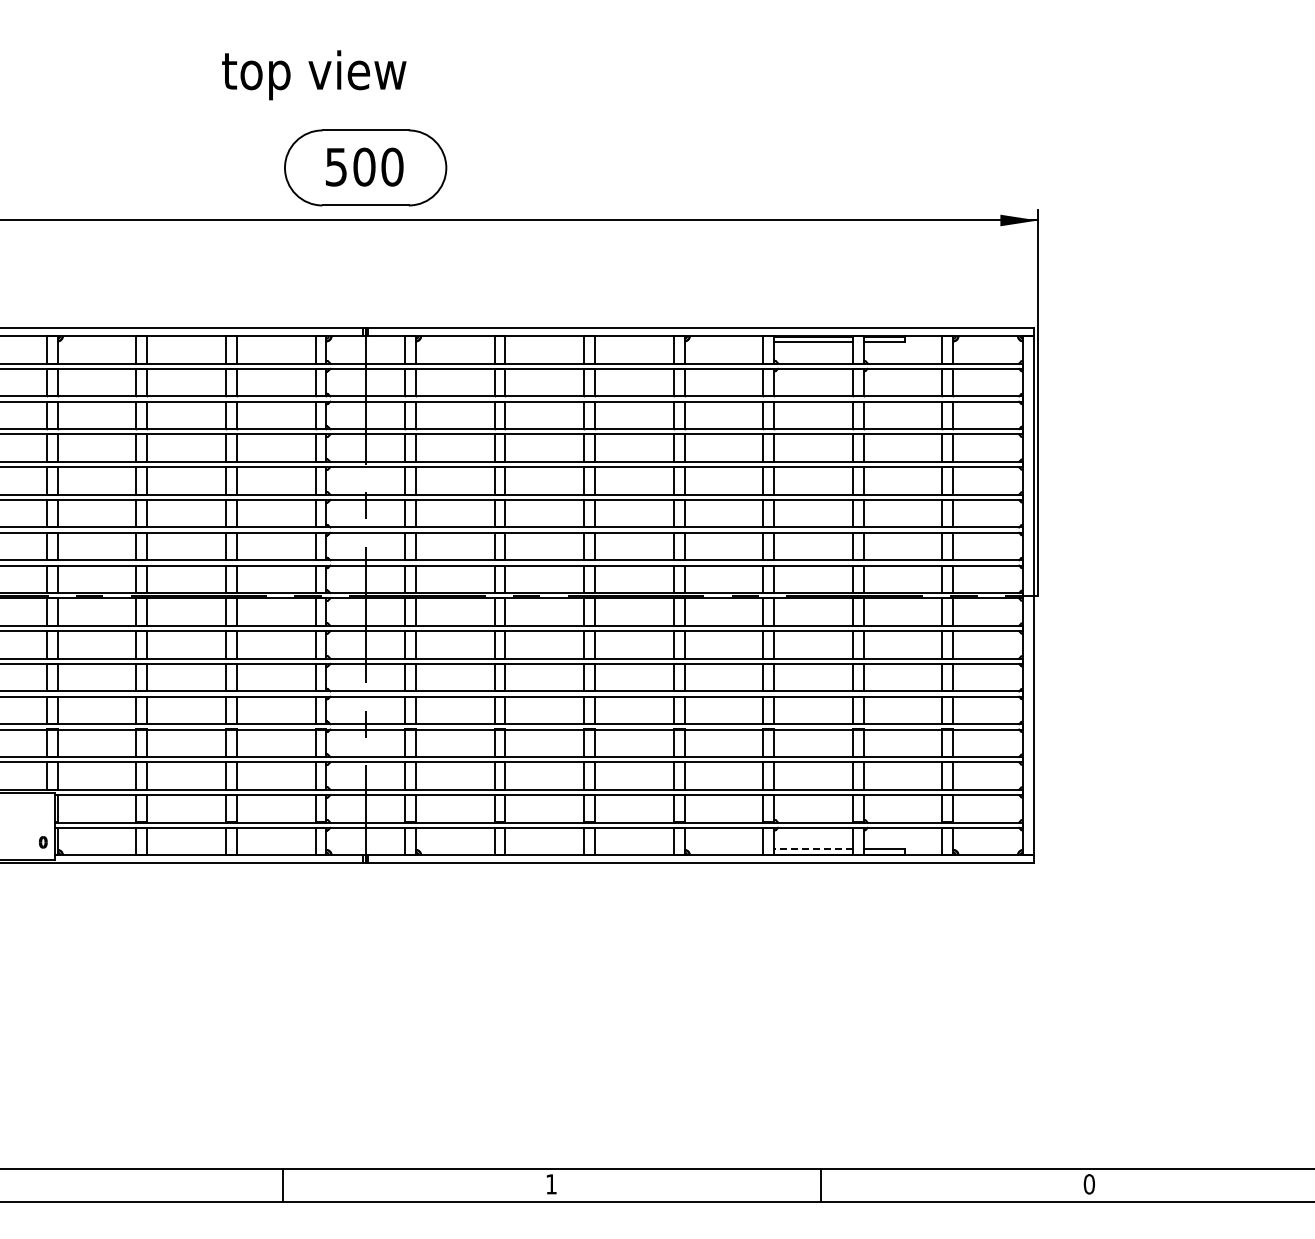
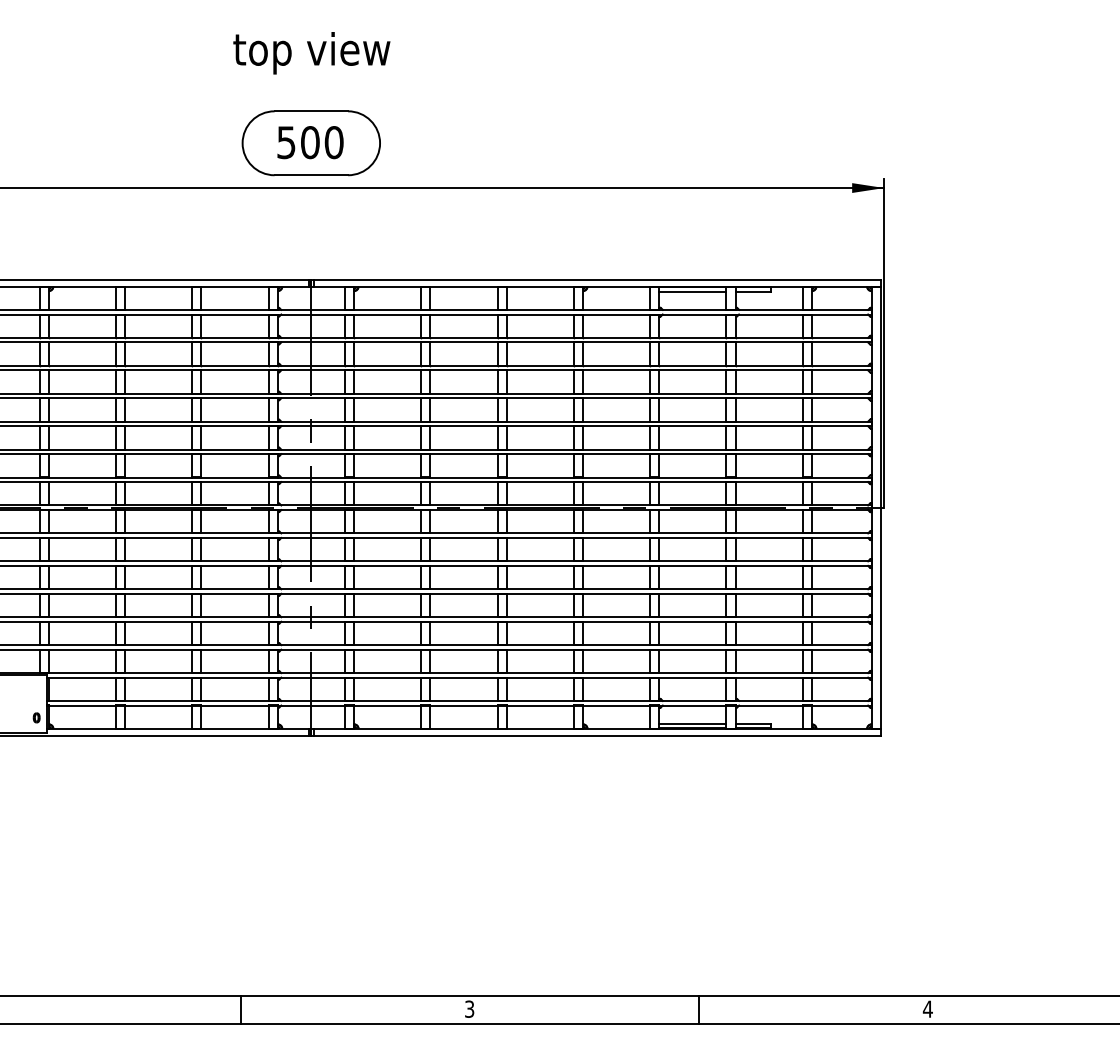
text: (314, 75) -> (312, 53), moved
line: (812, 849) -> (692, 723), dashed -> solid
text: (551, 1184) -> (469, 1009), 1 -> 3
text: (1089, 1184) -> (928, 1009), 0 -> 4

